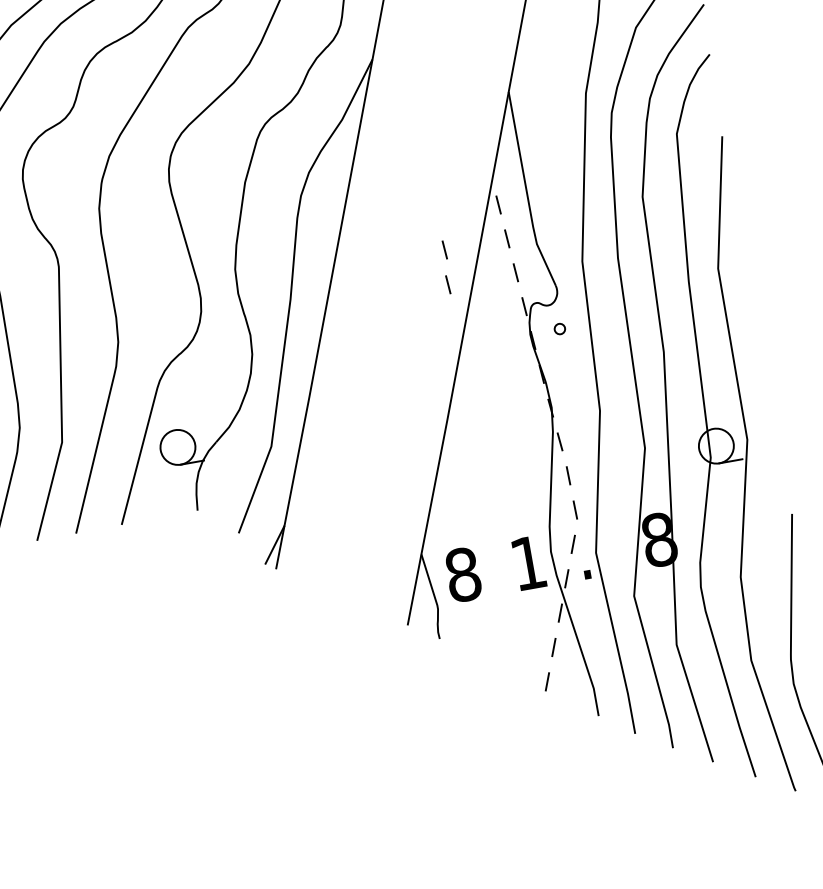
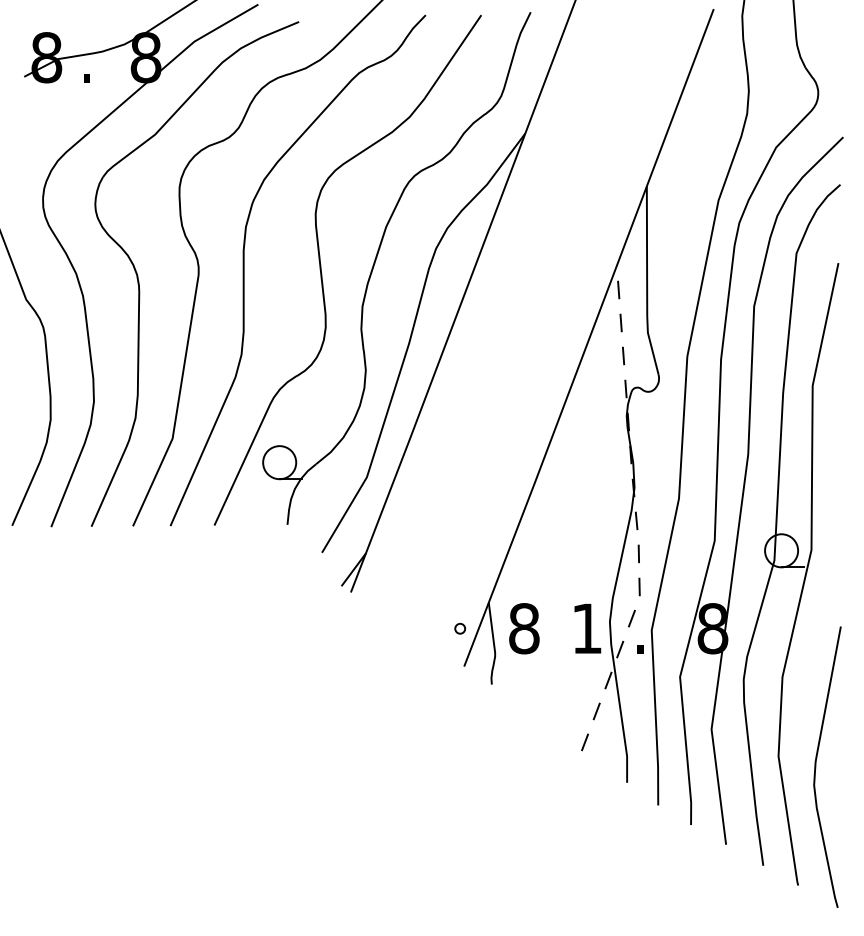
line: (444, 249) -> (560, 322), removed
line: (448, 284) -> (558, 355), removed
circle: (559, 328) -> (459, 628), moved

